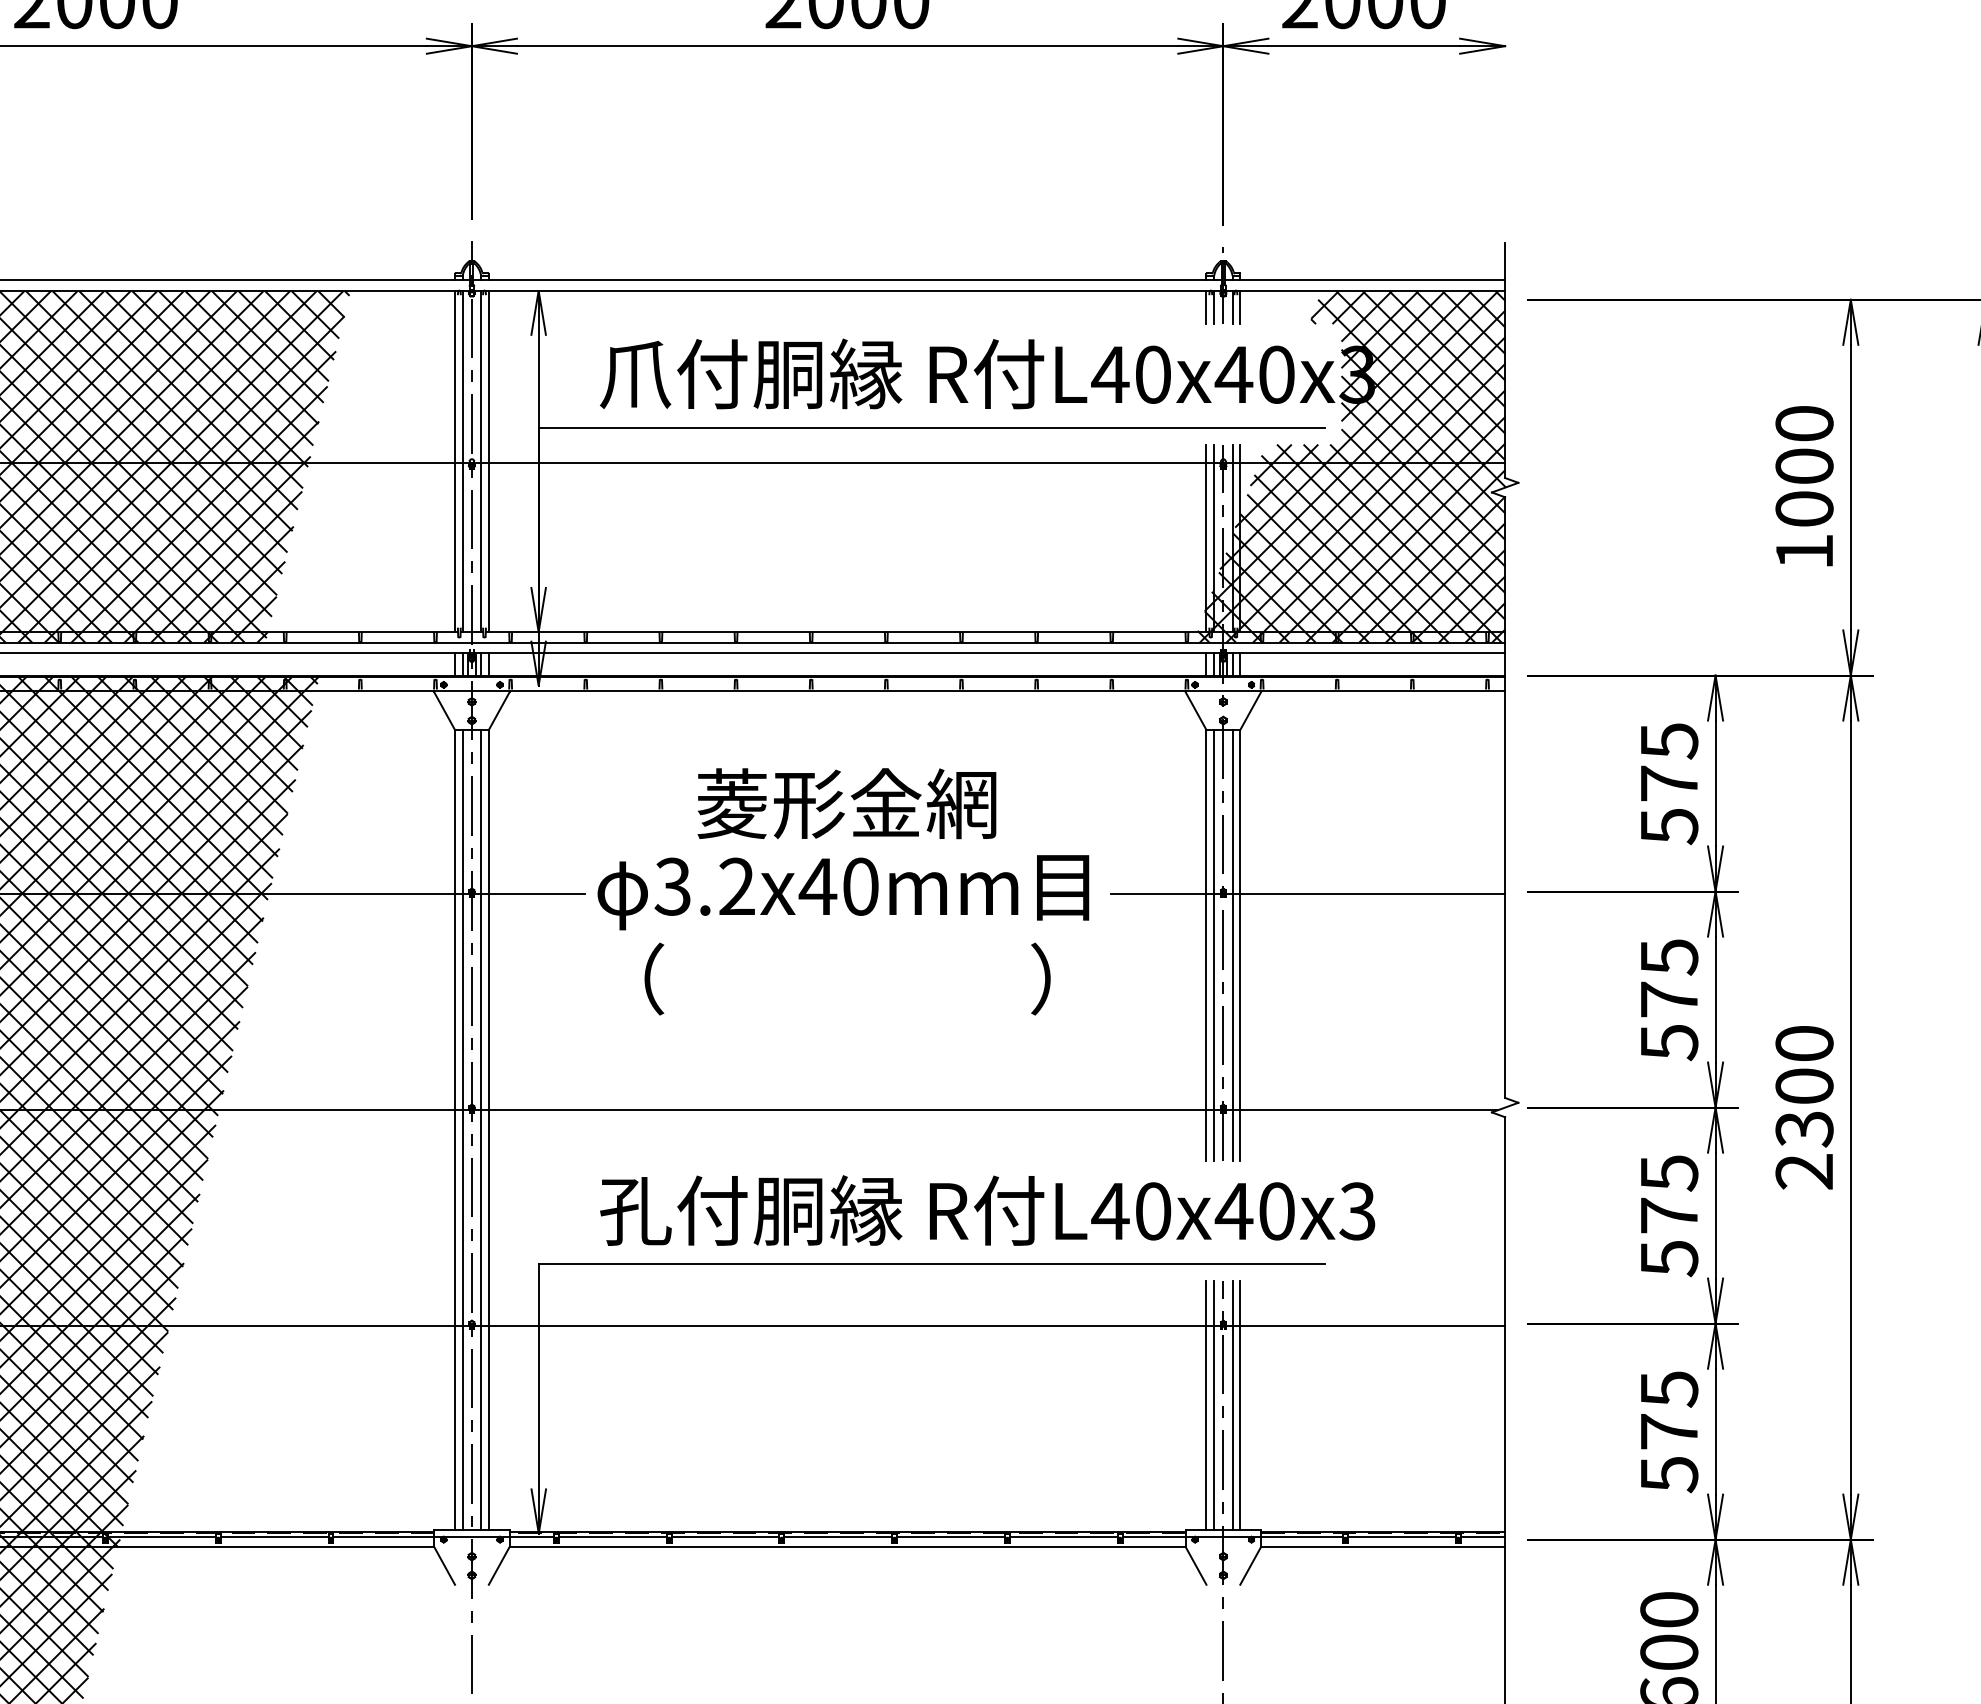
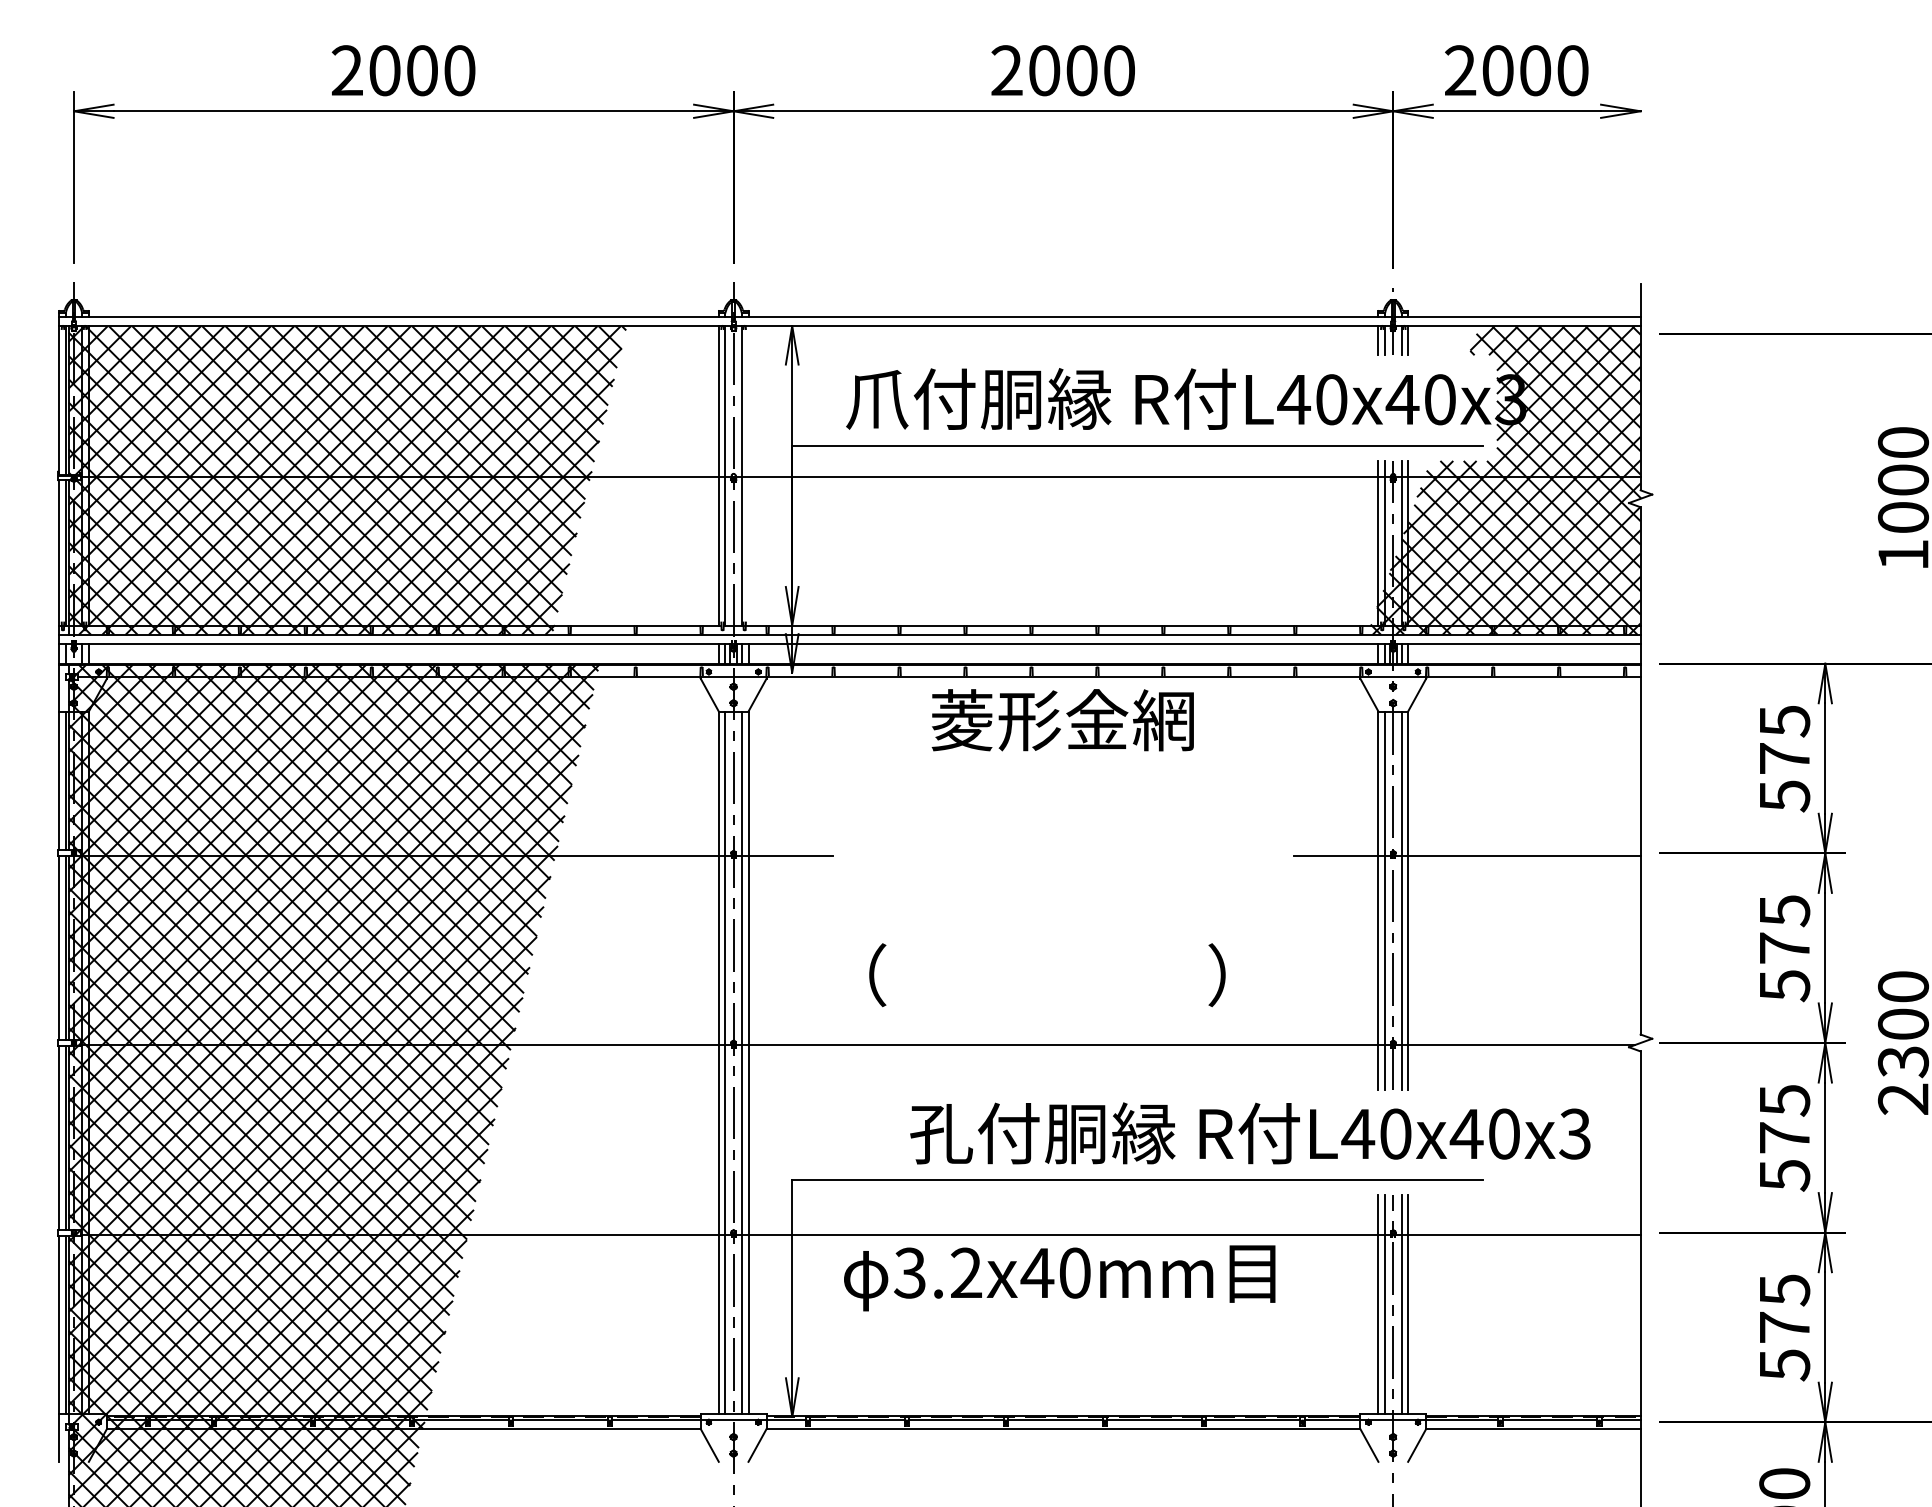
line: (488, 461) -> (748, 475), removed
text: (846, 804) -> (1062, 720), moved
text: (843, 892) -> (1059, 1278), moved
text: (847, 979) -> (1047, 975), moved
text: (987, 1210) -> (1250, 1133), moved

